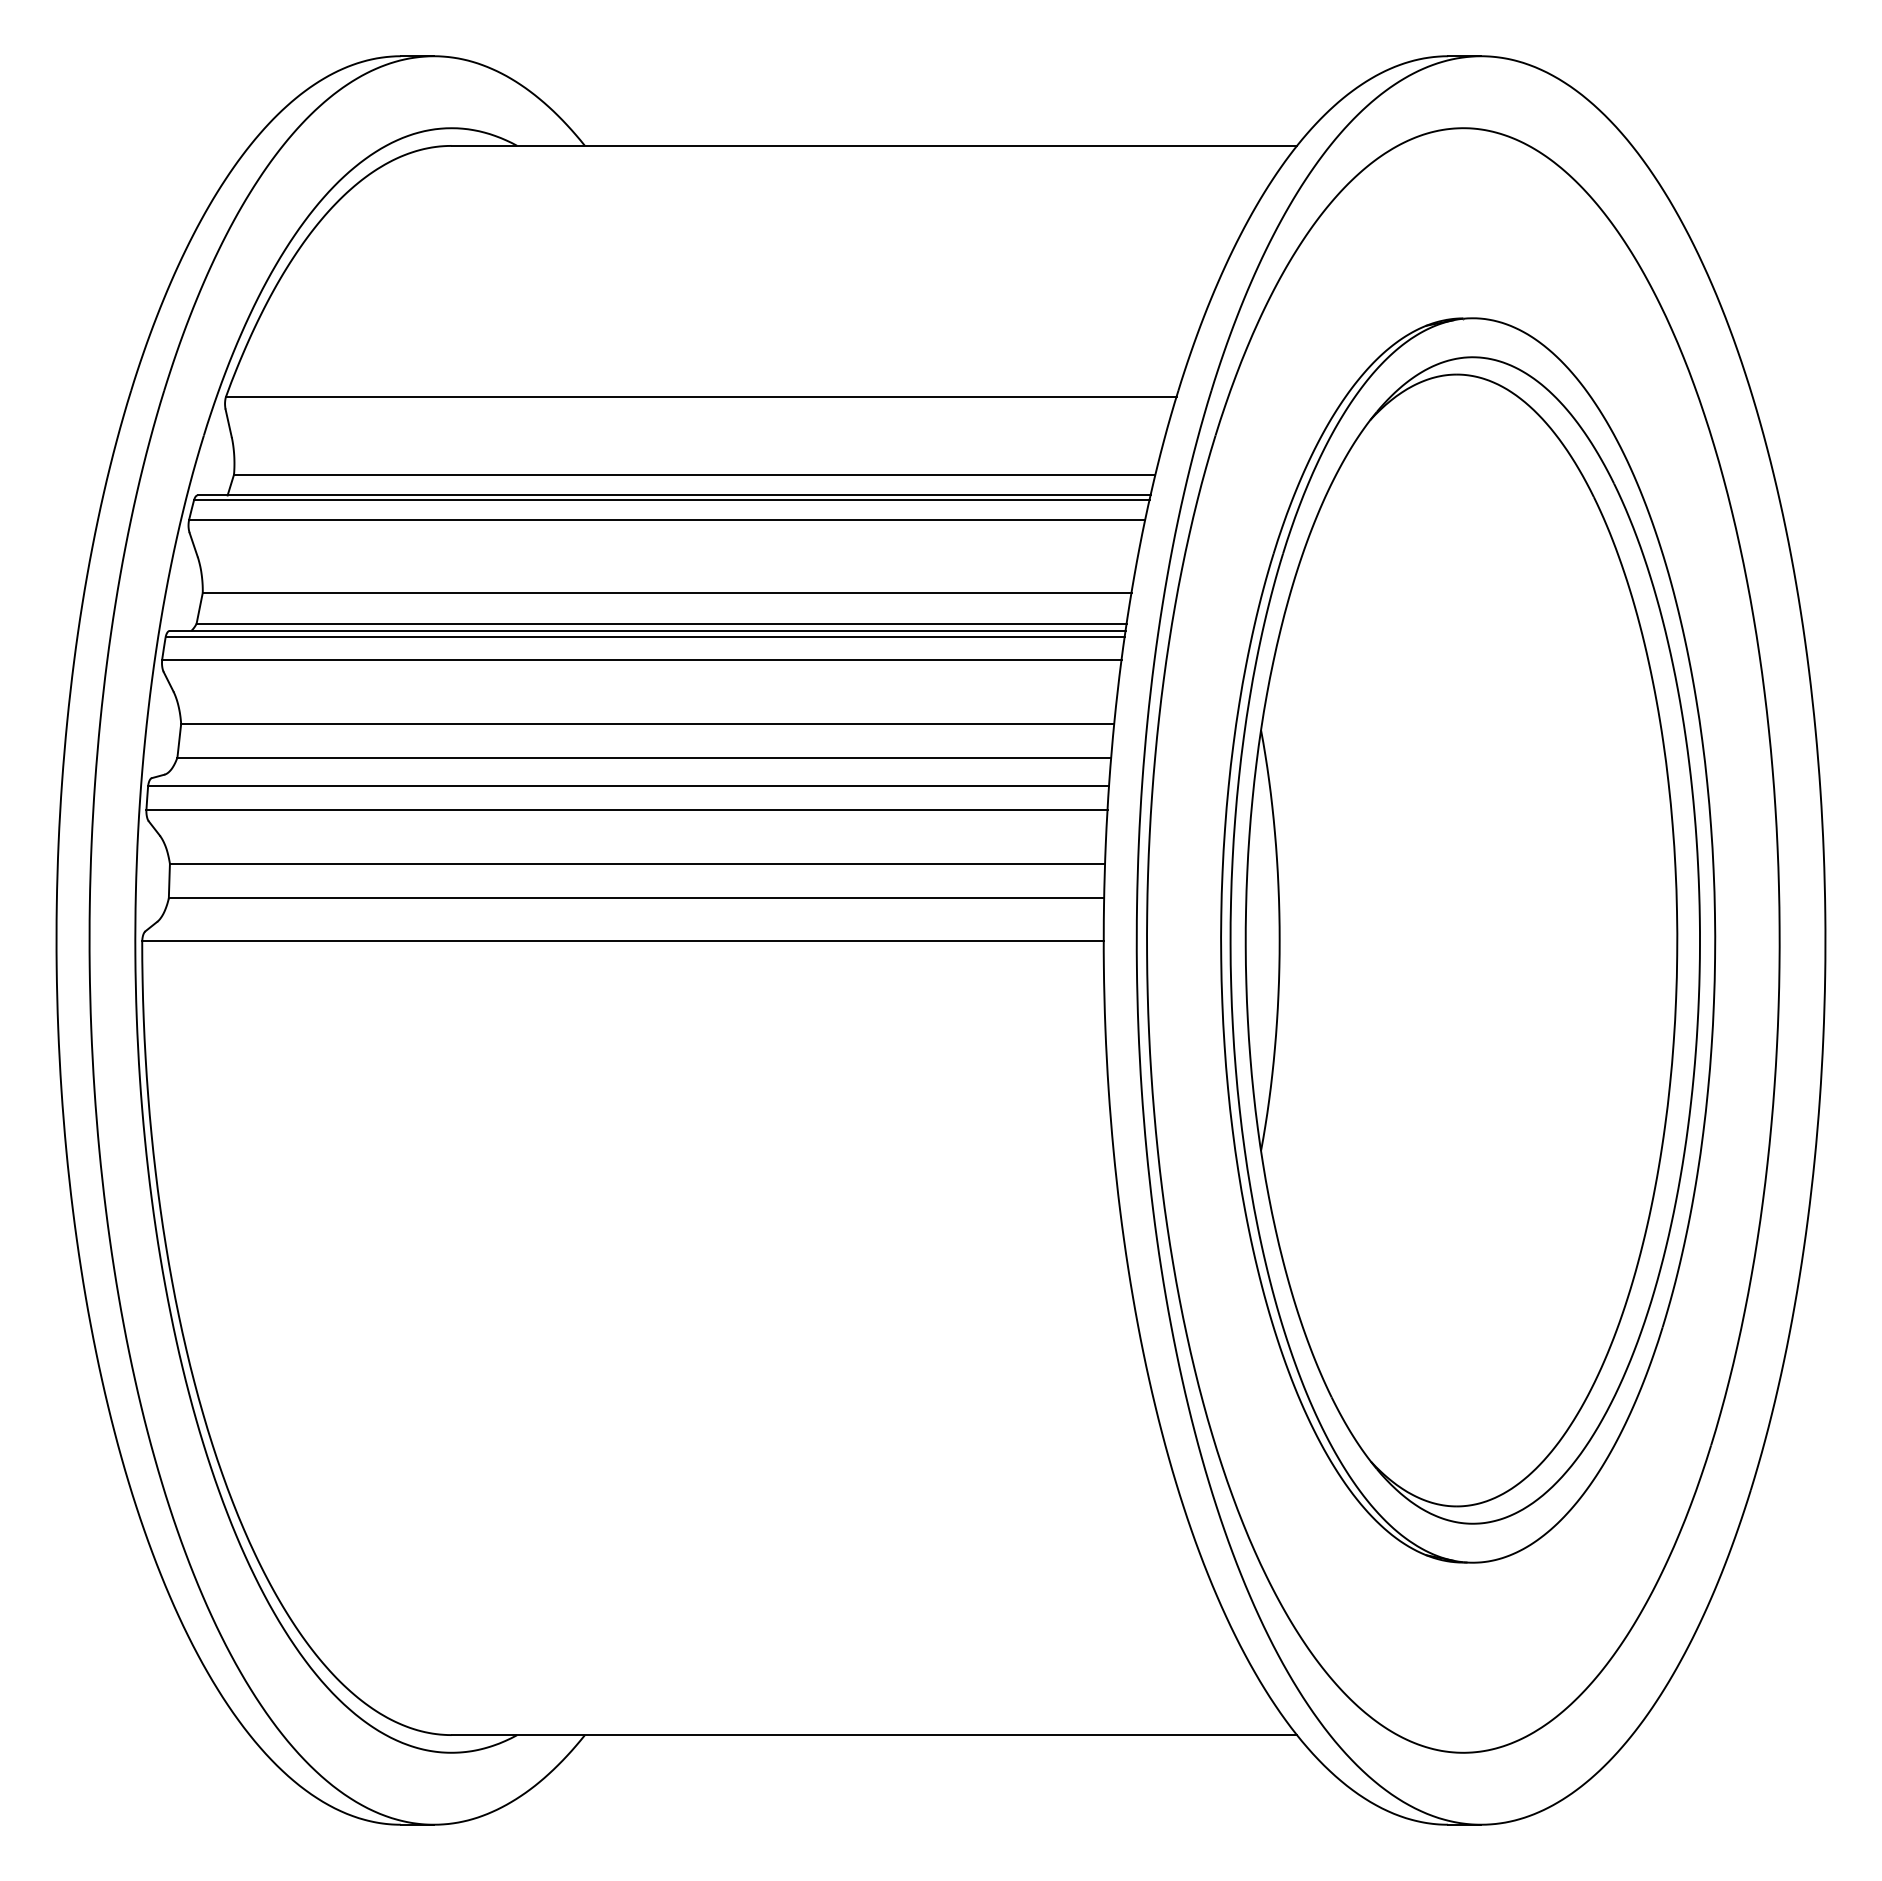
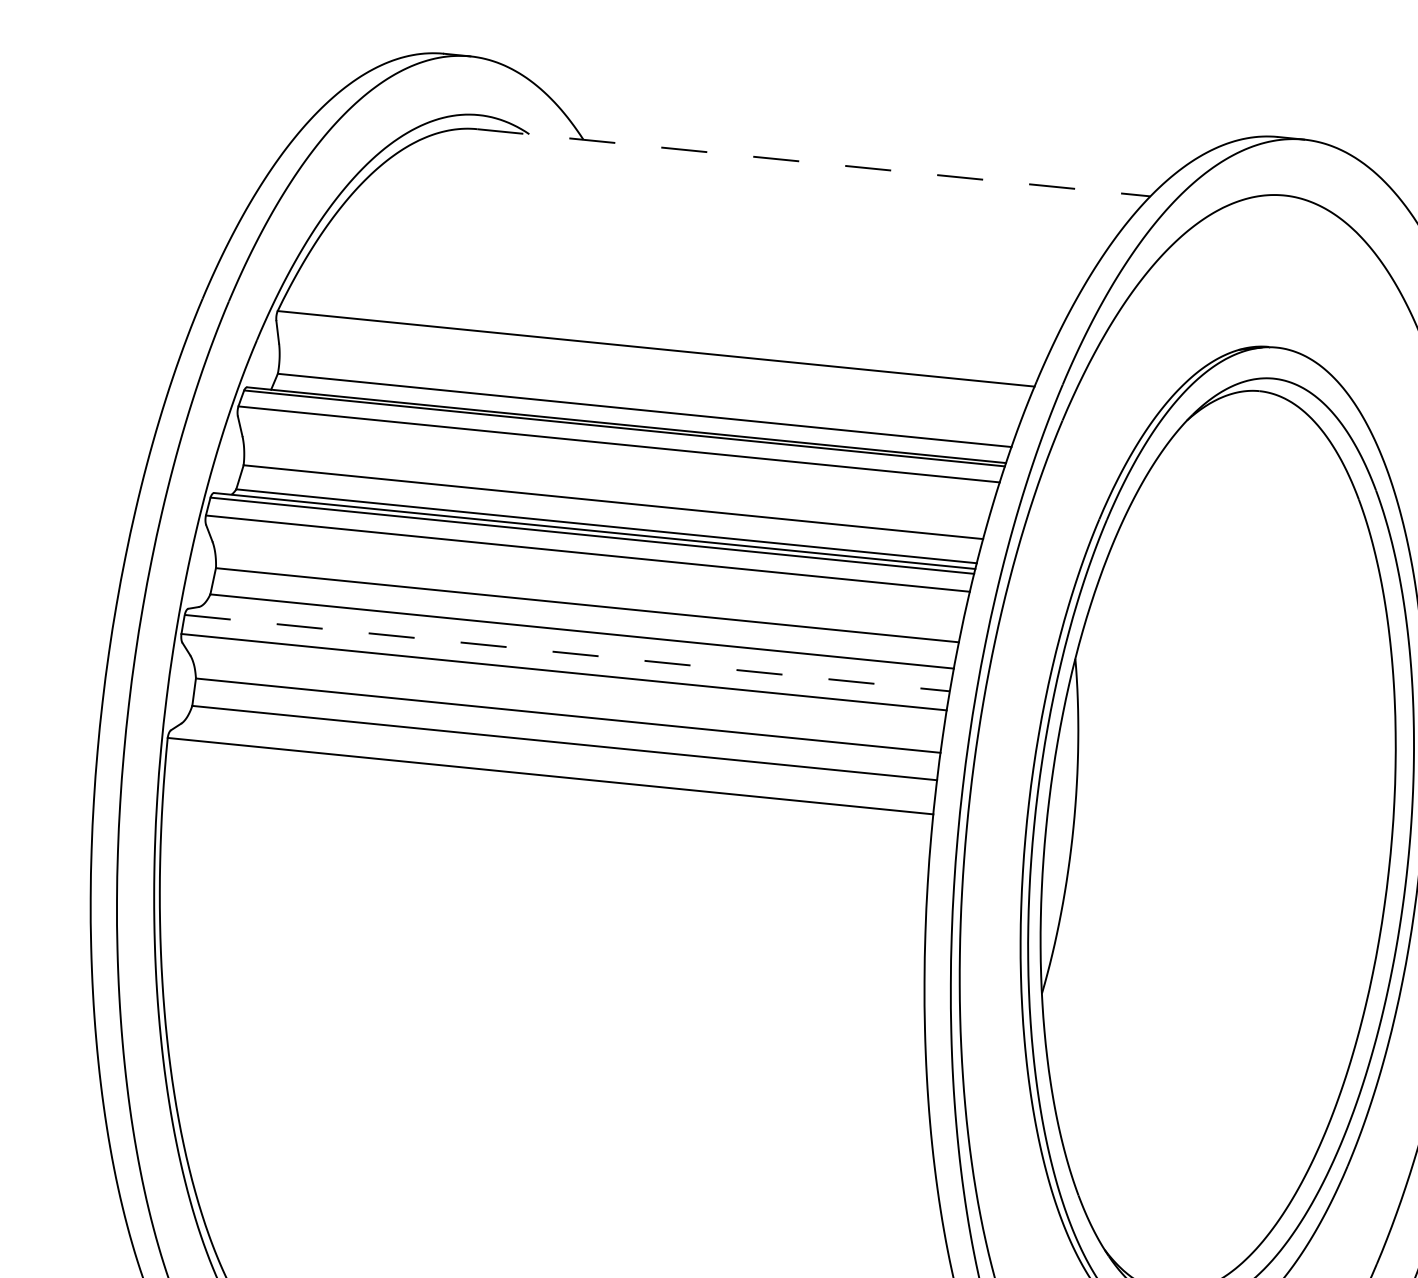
line: (874, 145) -> (814, 162), solid -> dashed
line: (629, 786) -> (568, 653), solid -> dashed

